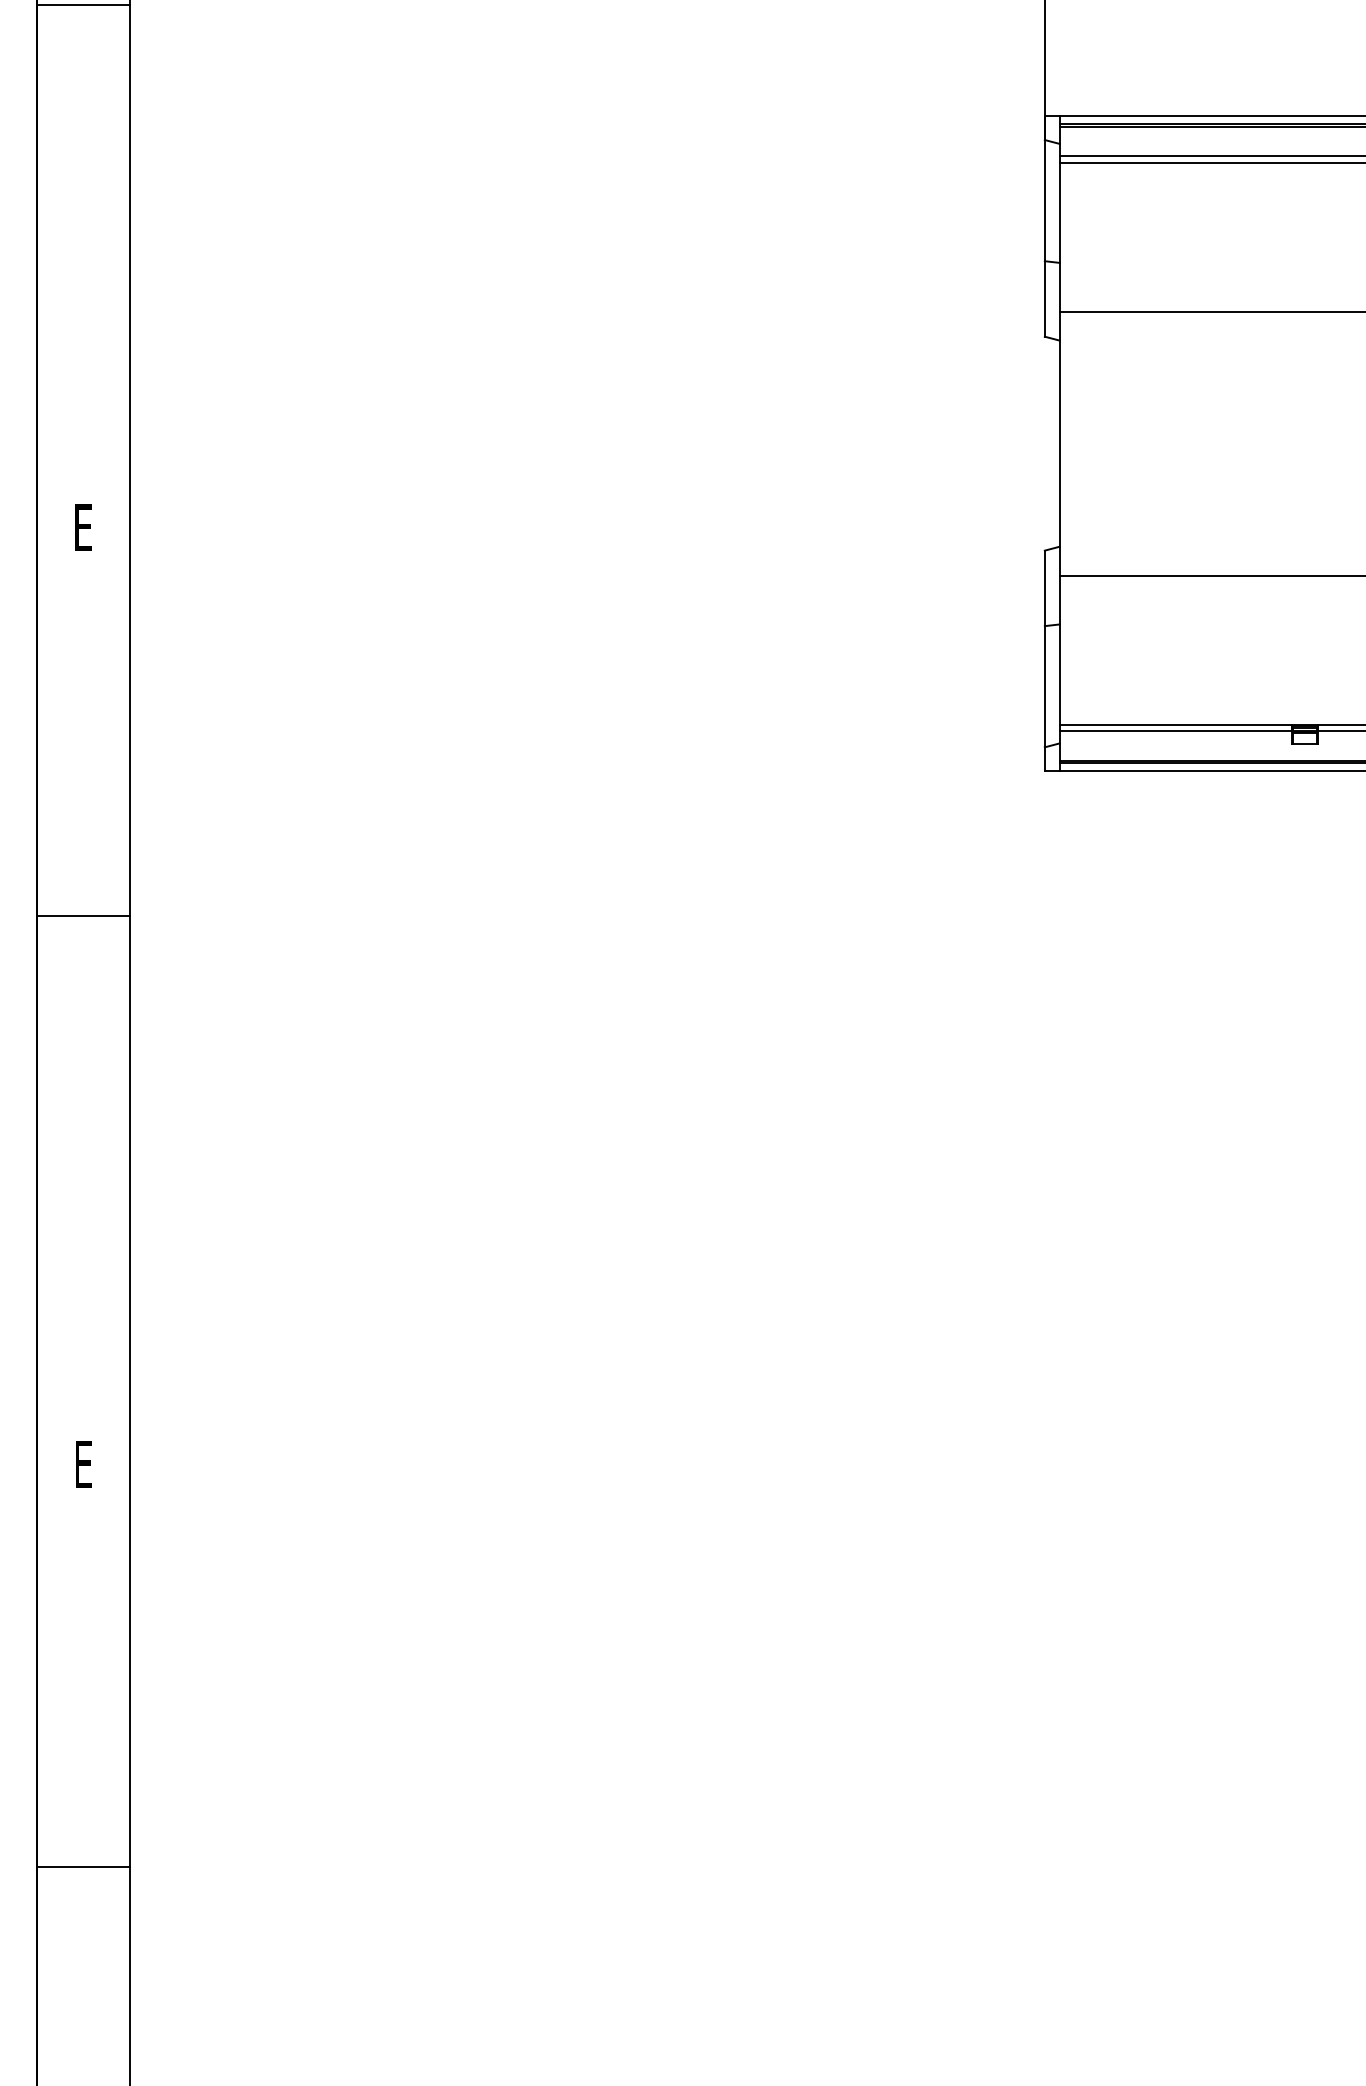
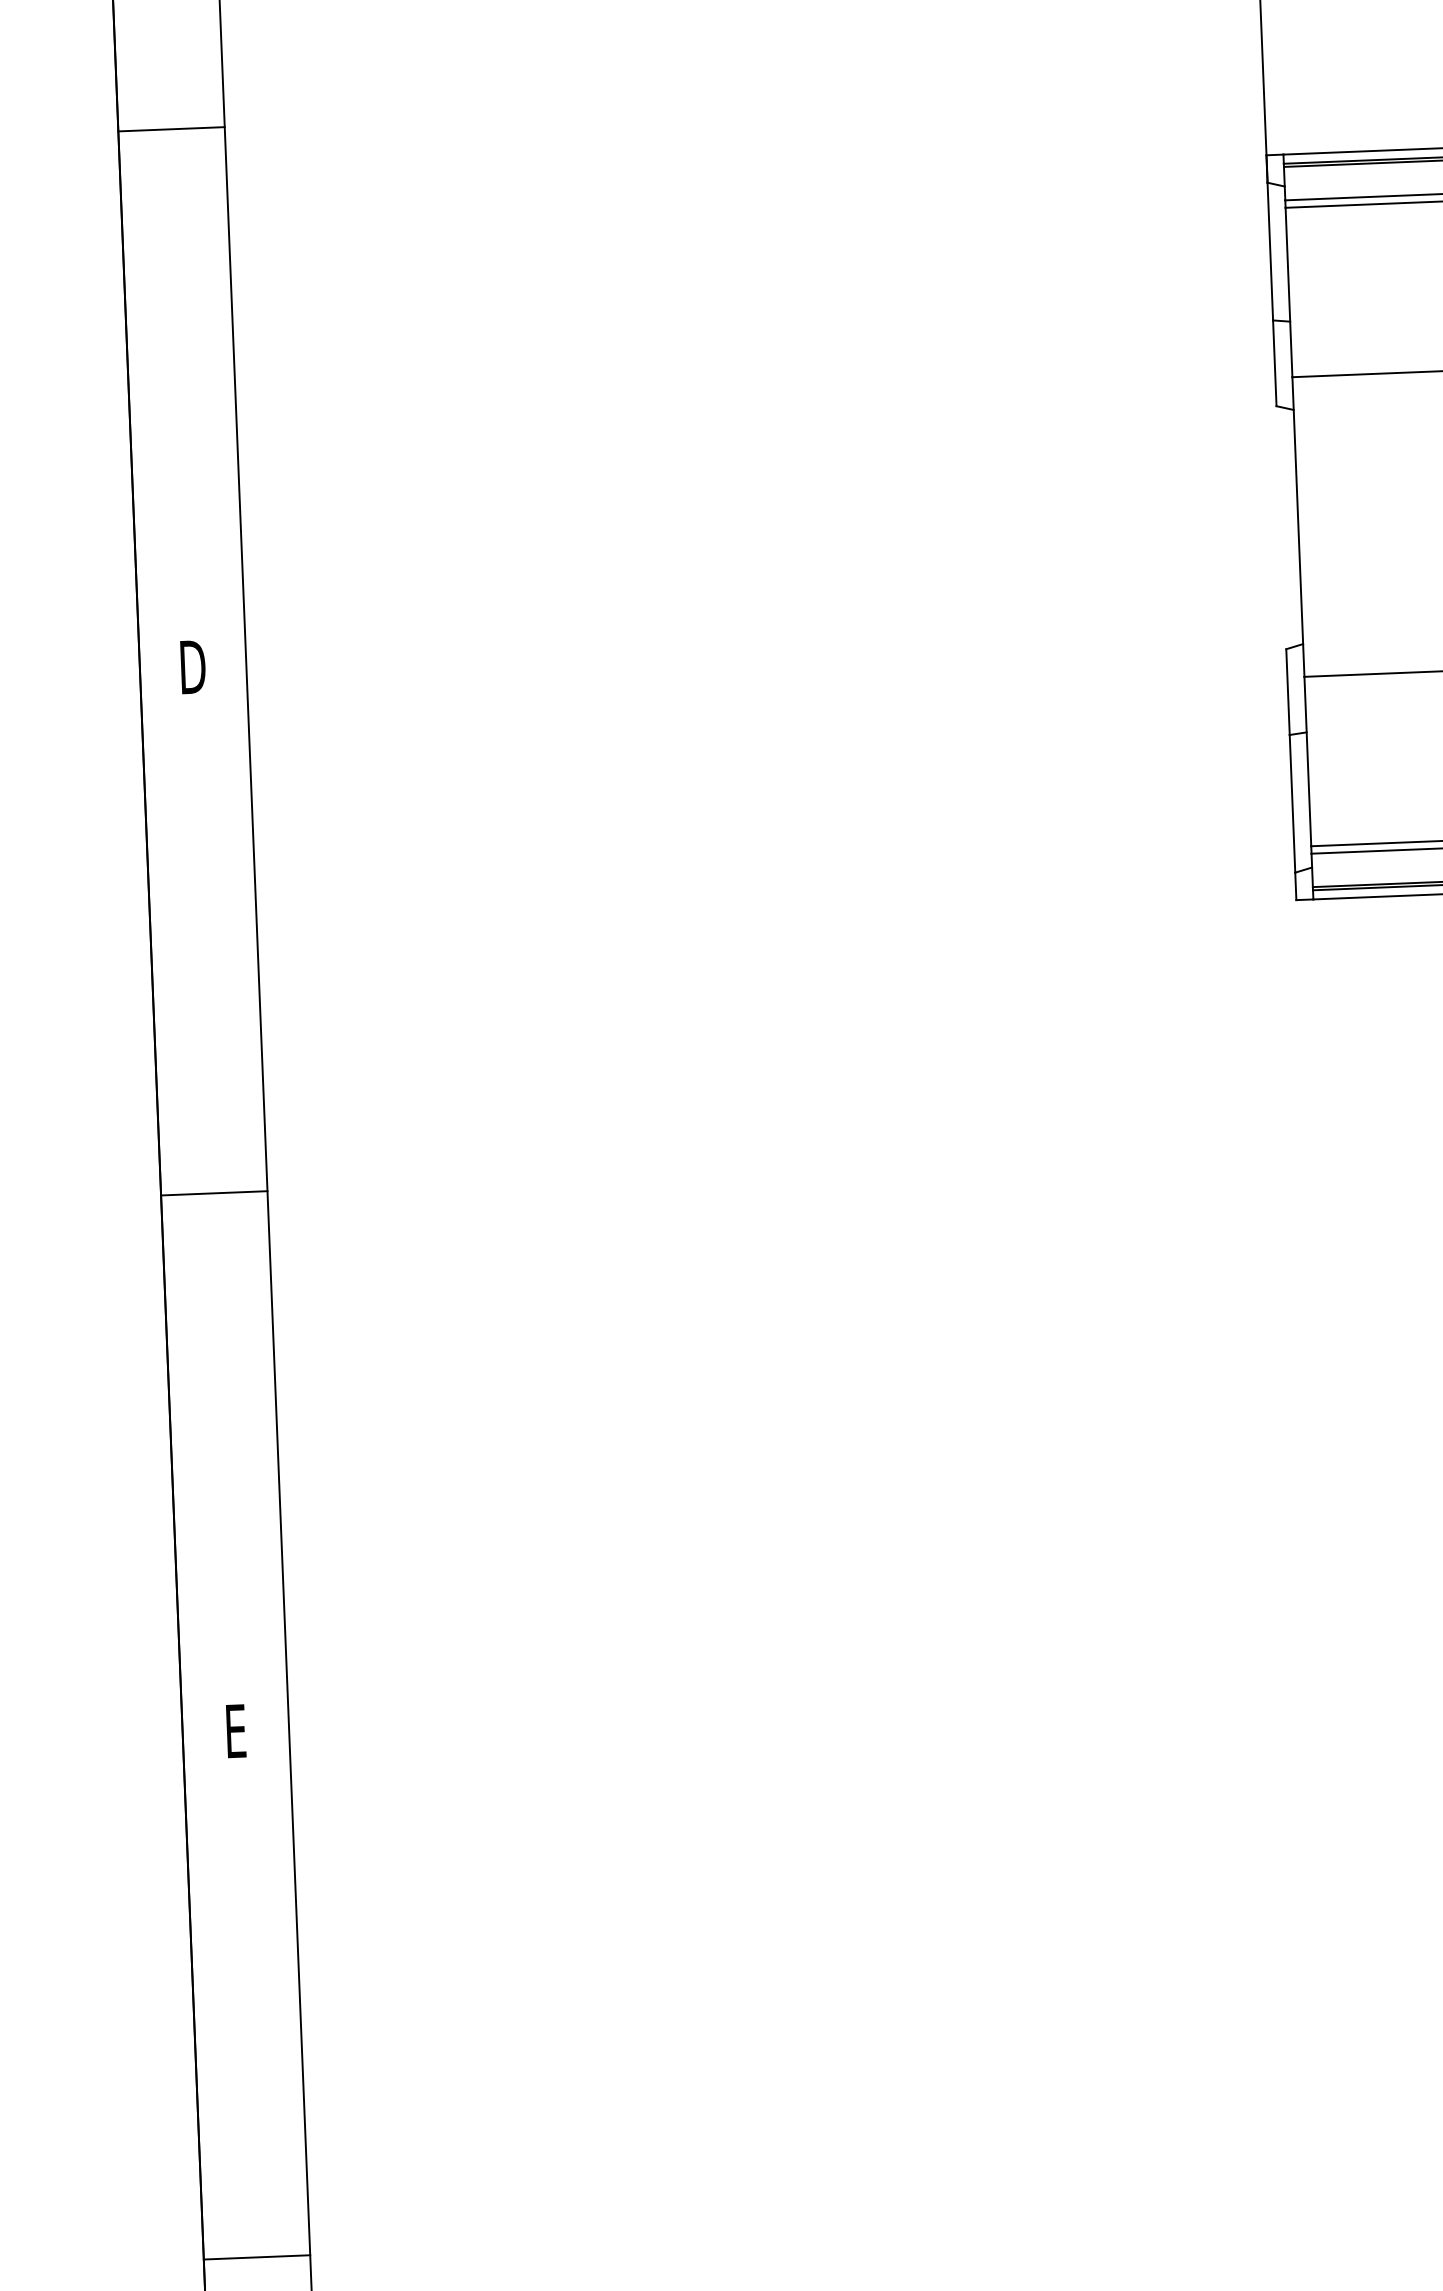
line: (83, 5) -> (171, 129), moved
text: (83, 527) -> (193, 666), E -> D
line: (83, 915) -> (214, 1192), moved
line: (83, 1866) -> (256, 2257), moved

